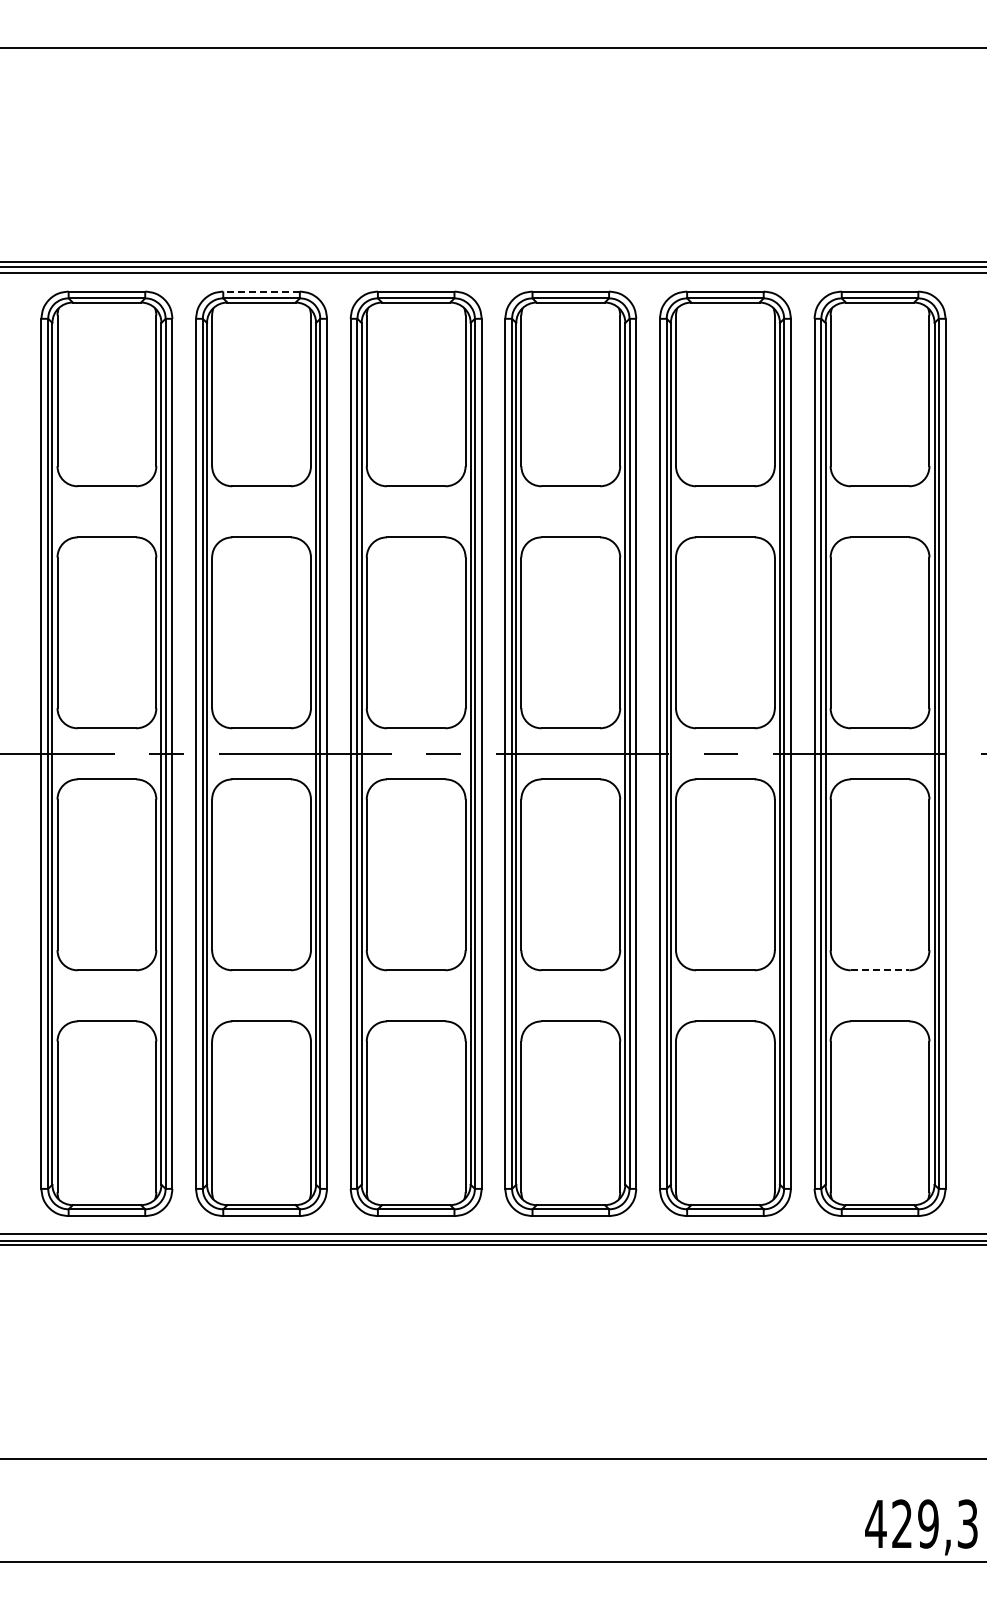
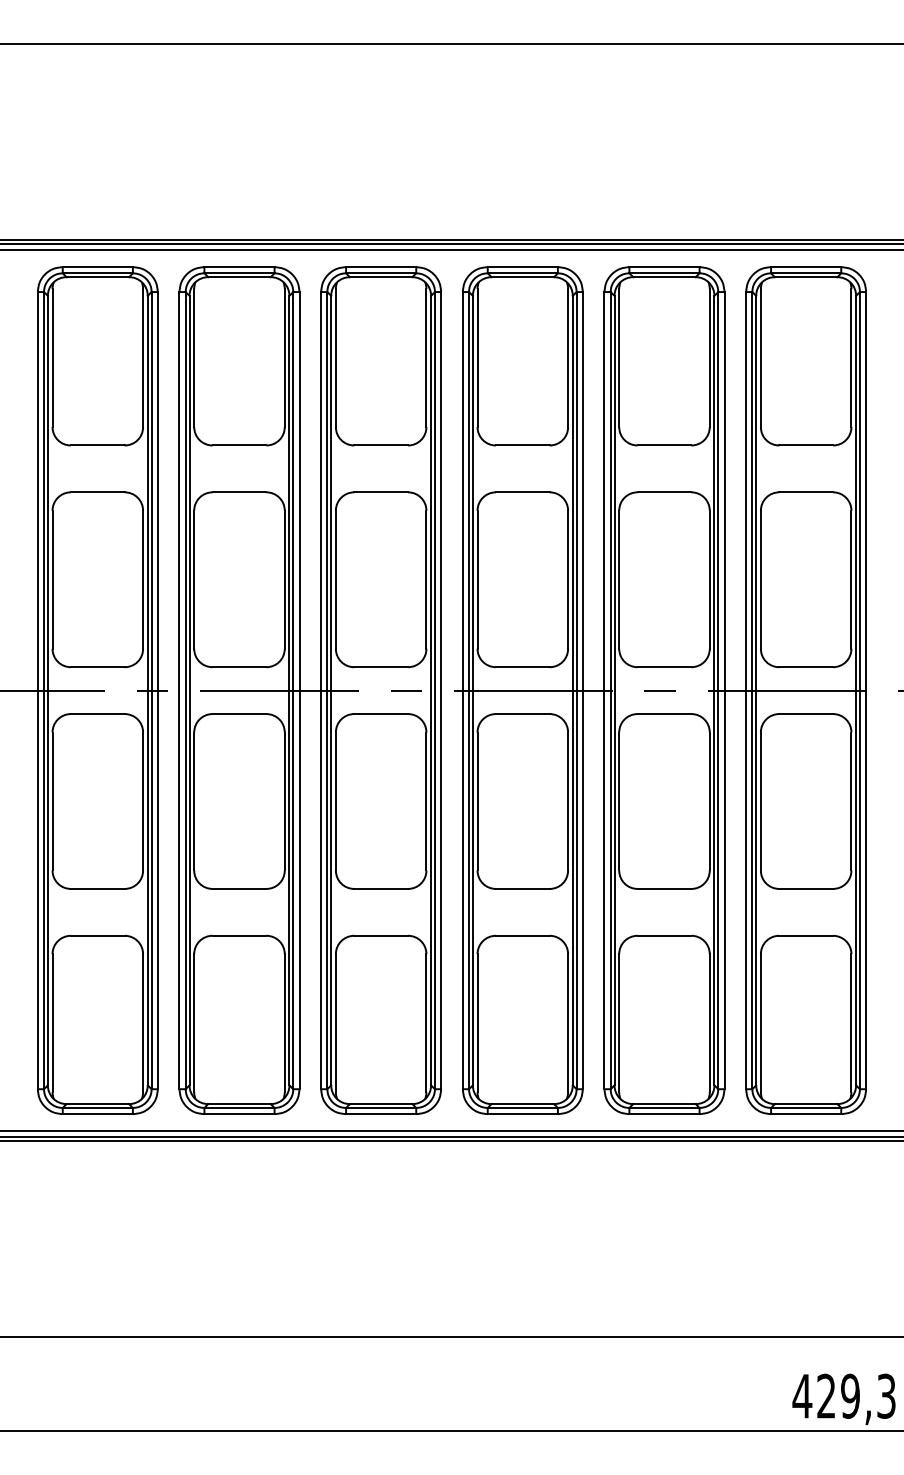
line: (261, 291) -> (239, 267), dashed -> solid
line: (880, 970) -> (806, 889), dashed -> solid

